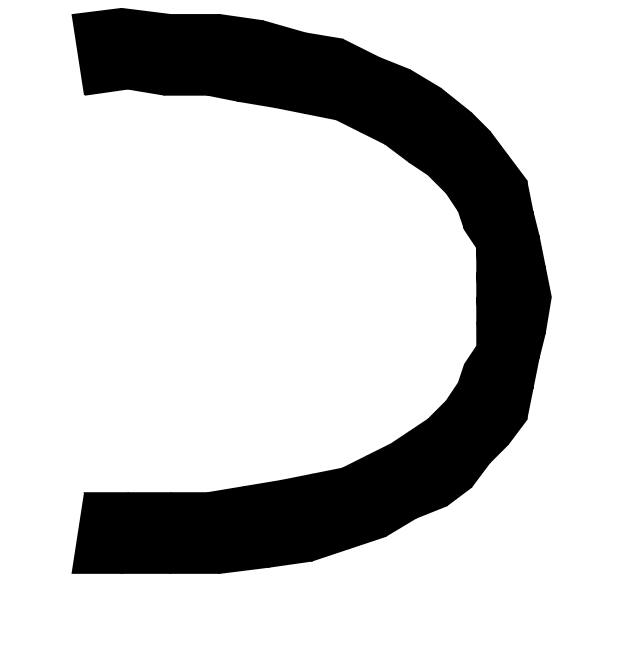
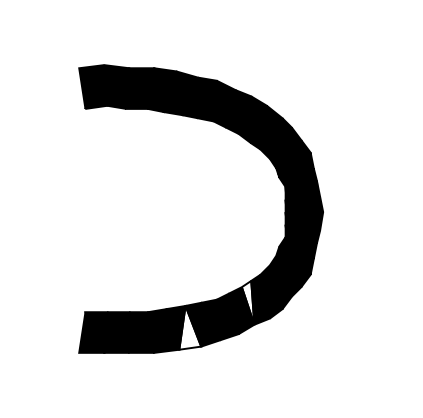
fill: (402, 474) -> (247, 302), removed
fill: (290, 523) -> (190, 327), removed

